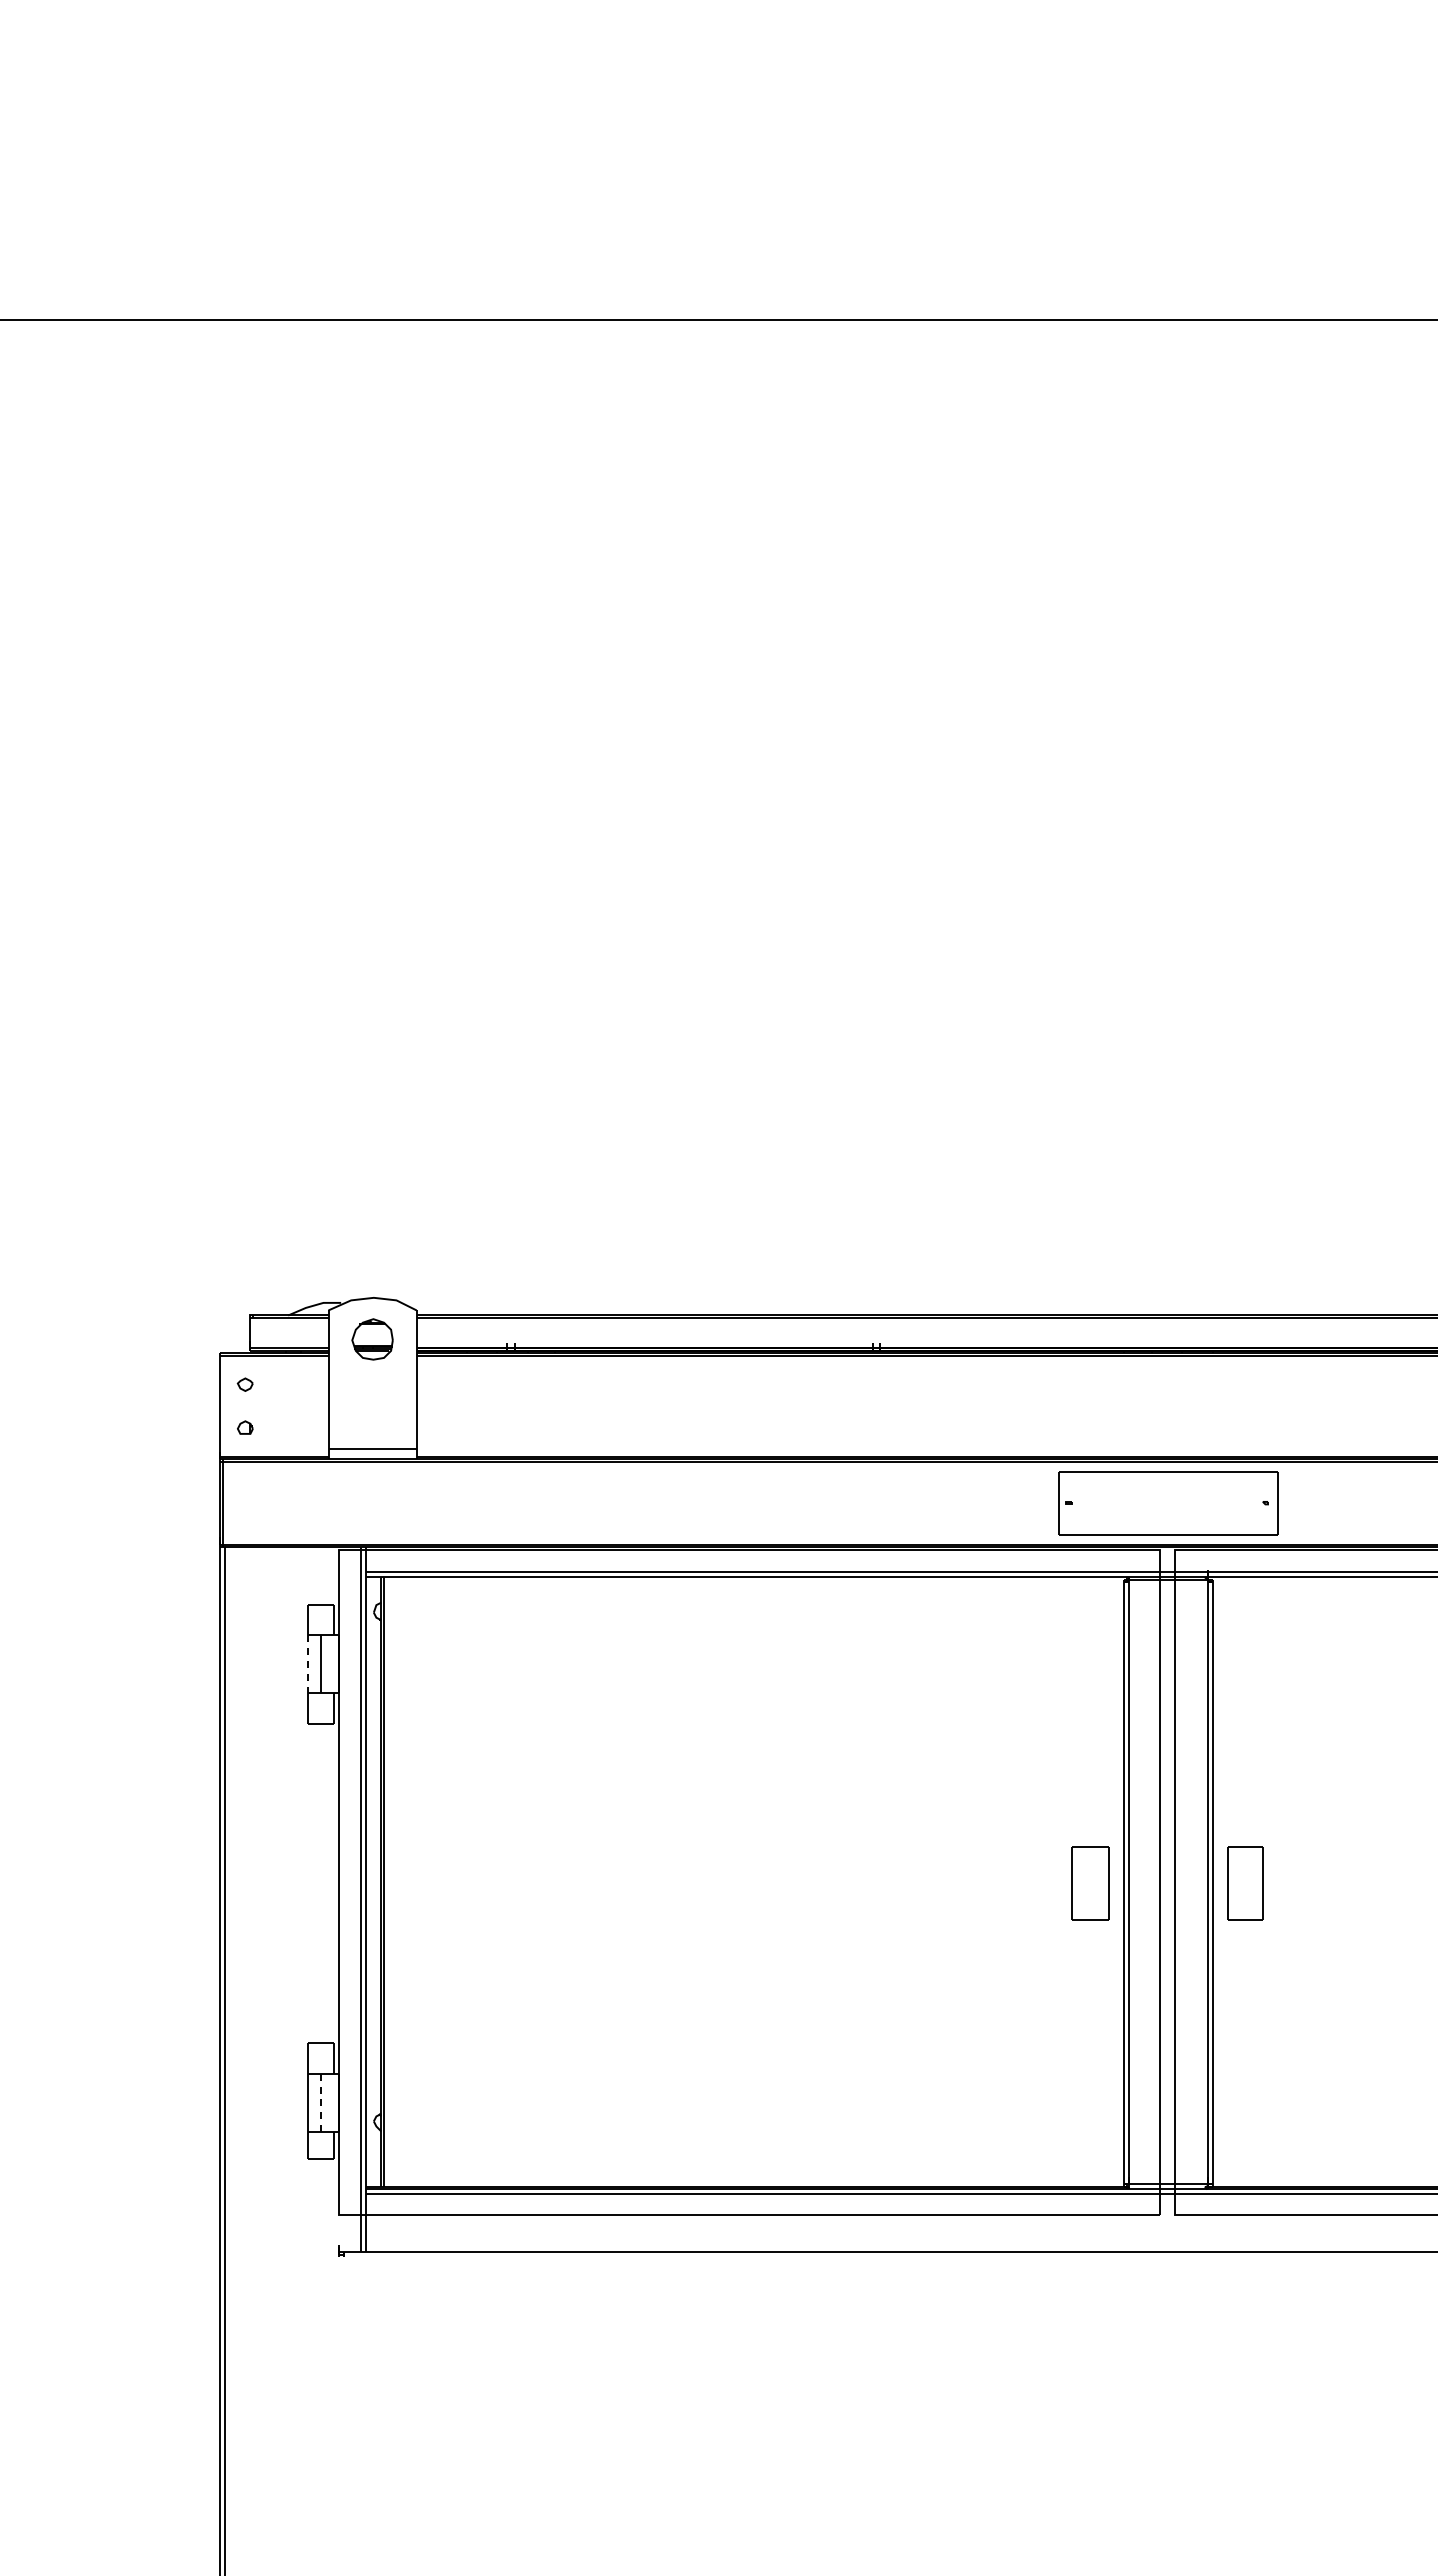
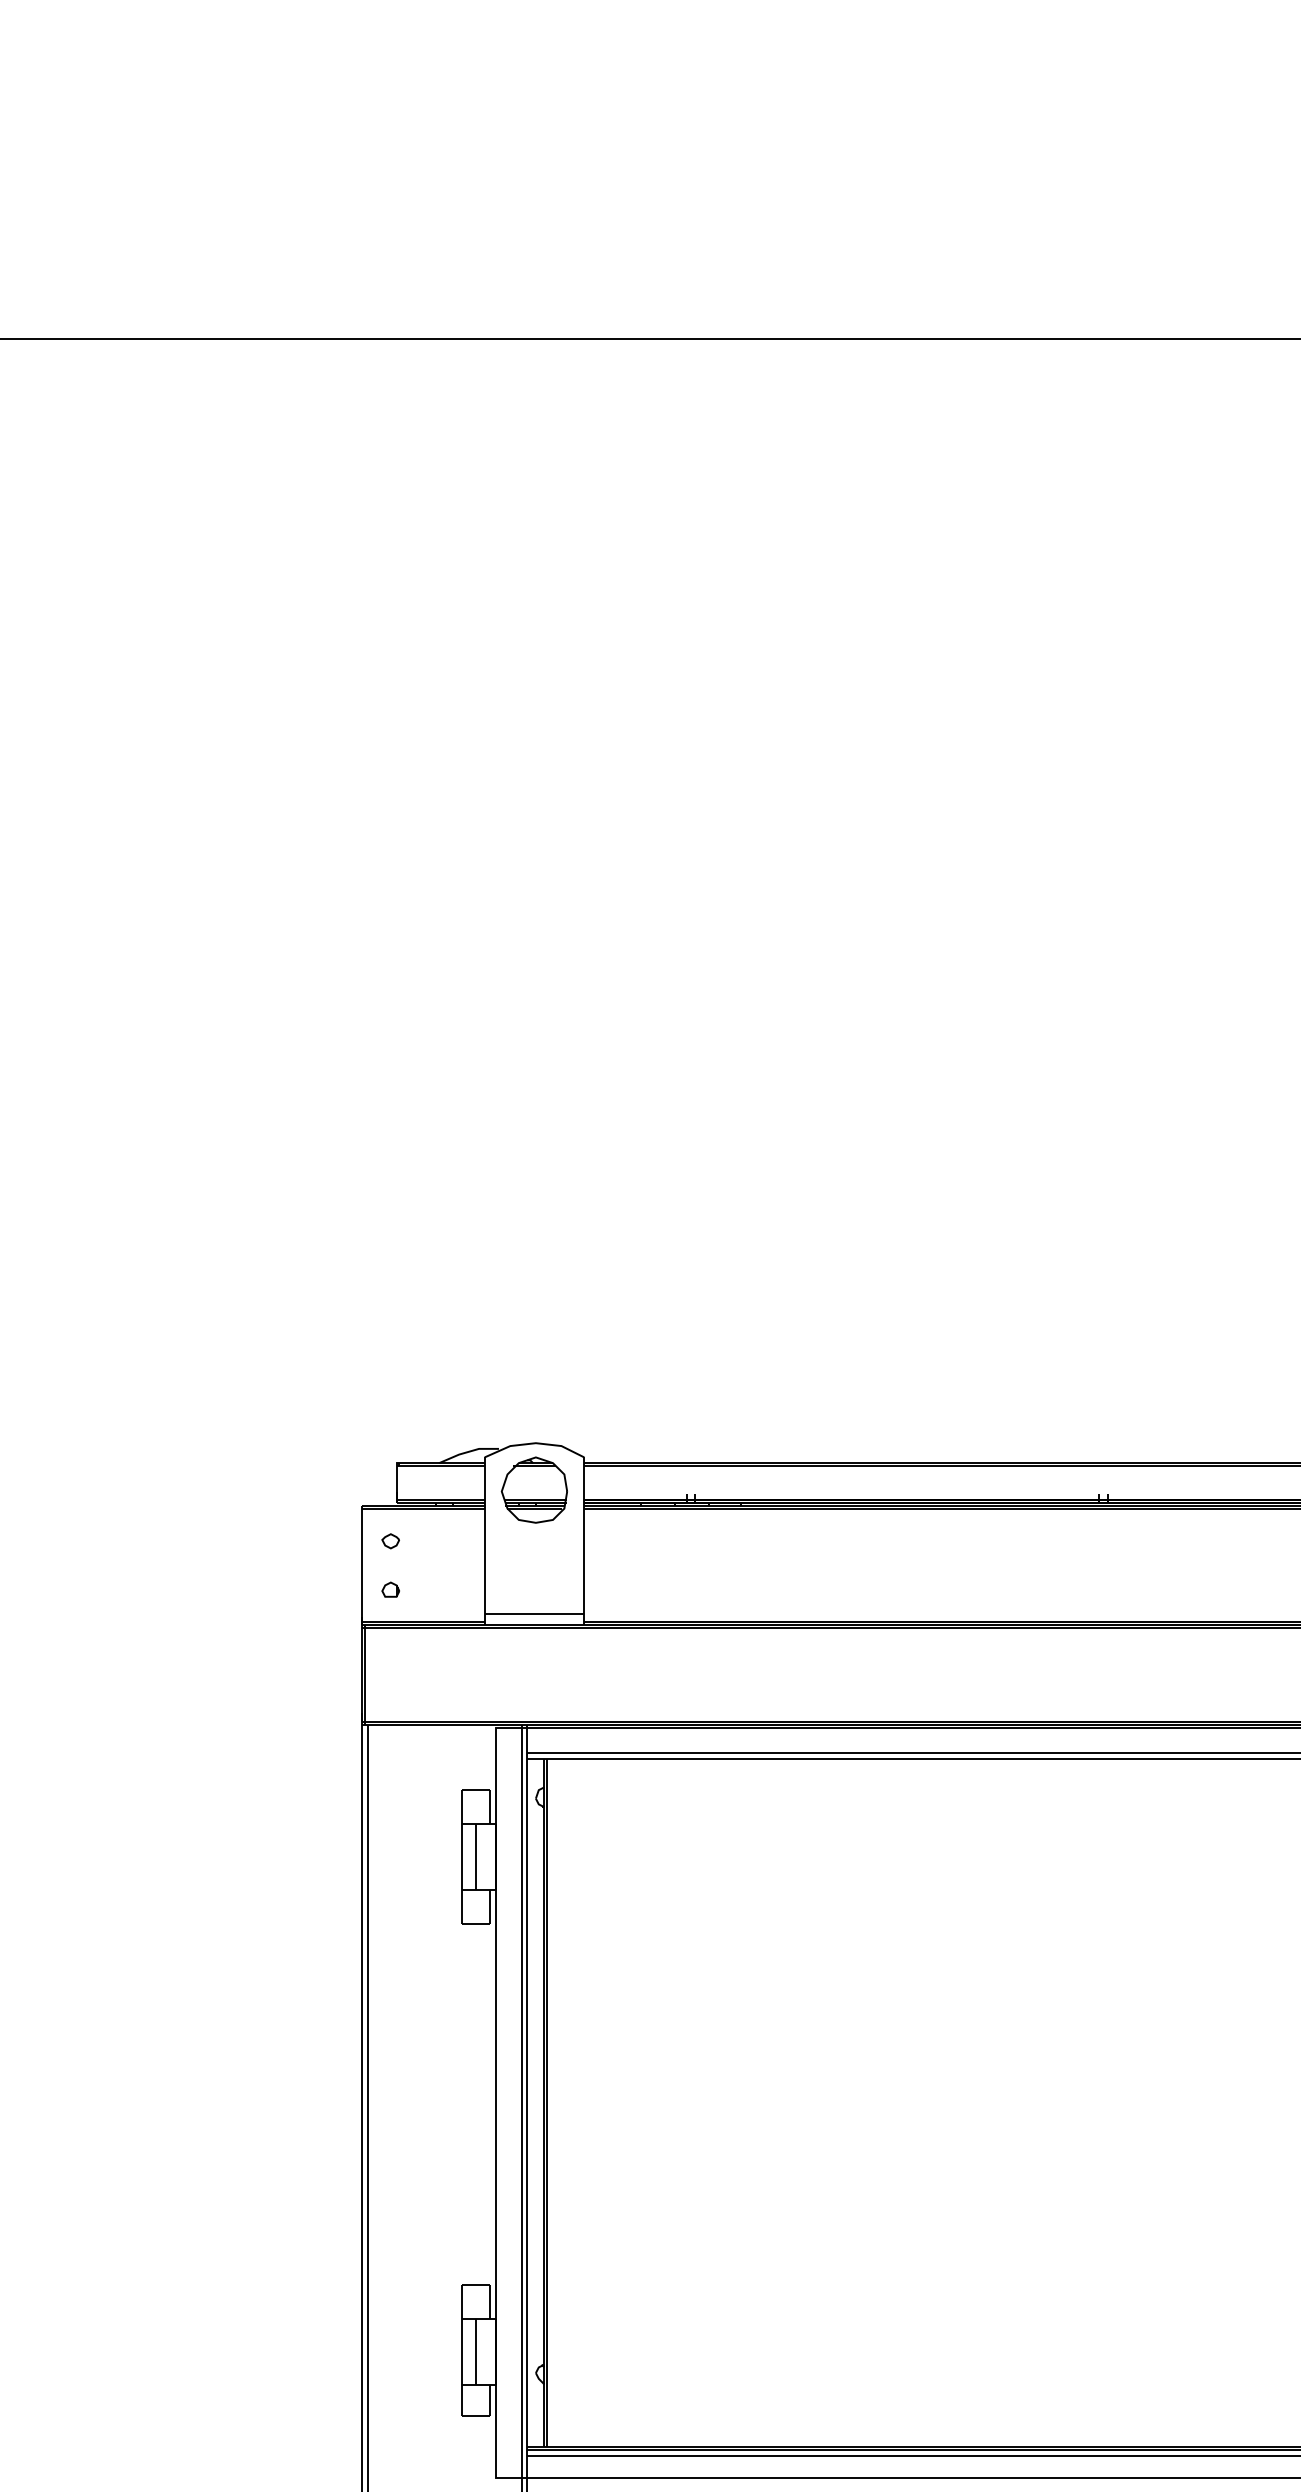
part: (372, 1339) -> (534, 1490), size x1.43
line: (308, 1664) -> (462, 1857), dashed -> solid
line: (320, 2102) -> (475, 2351), dashed -> solid

